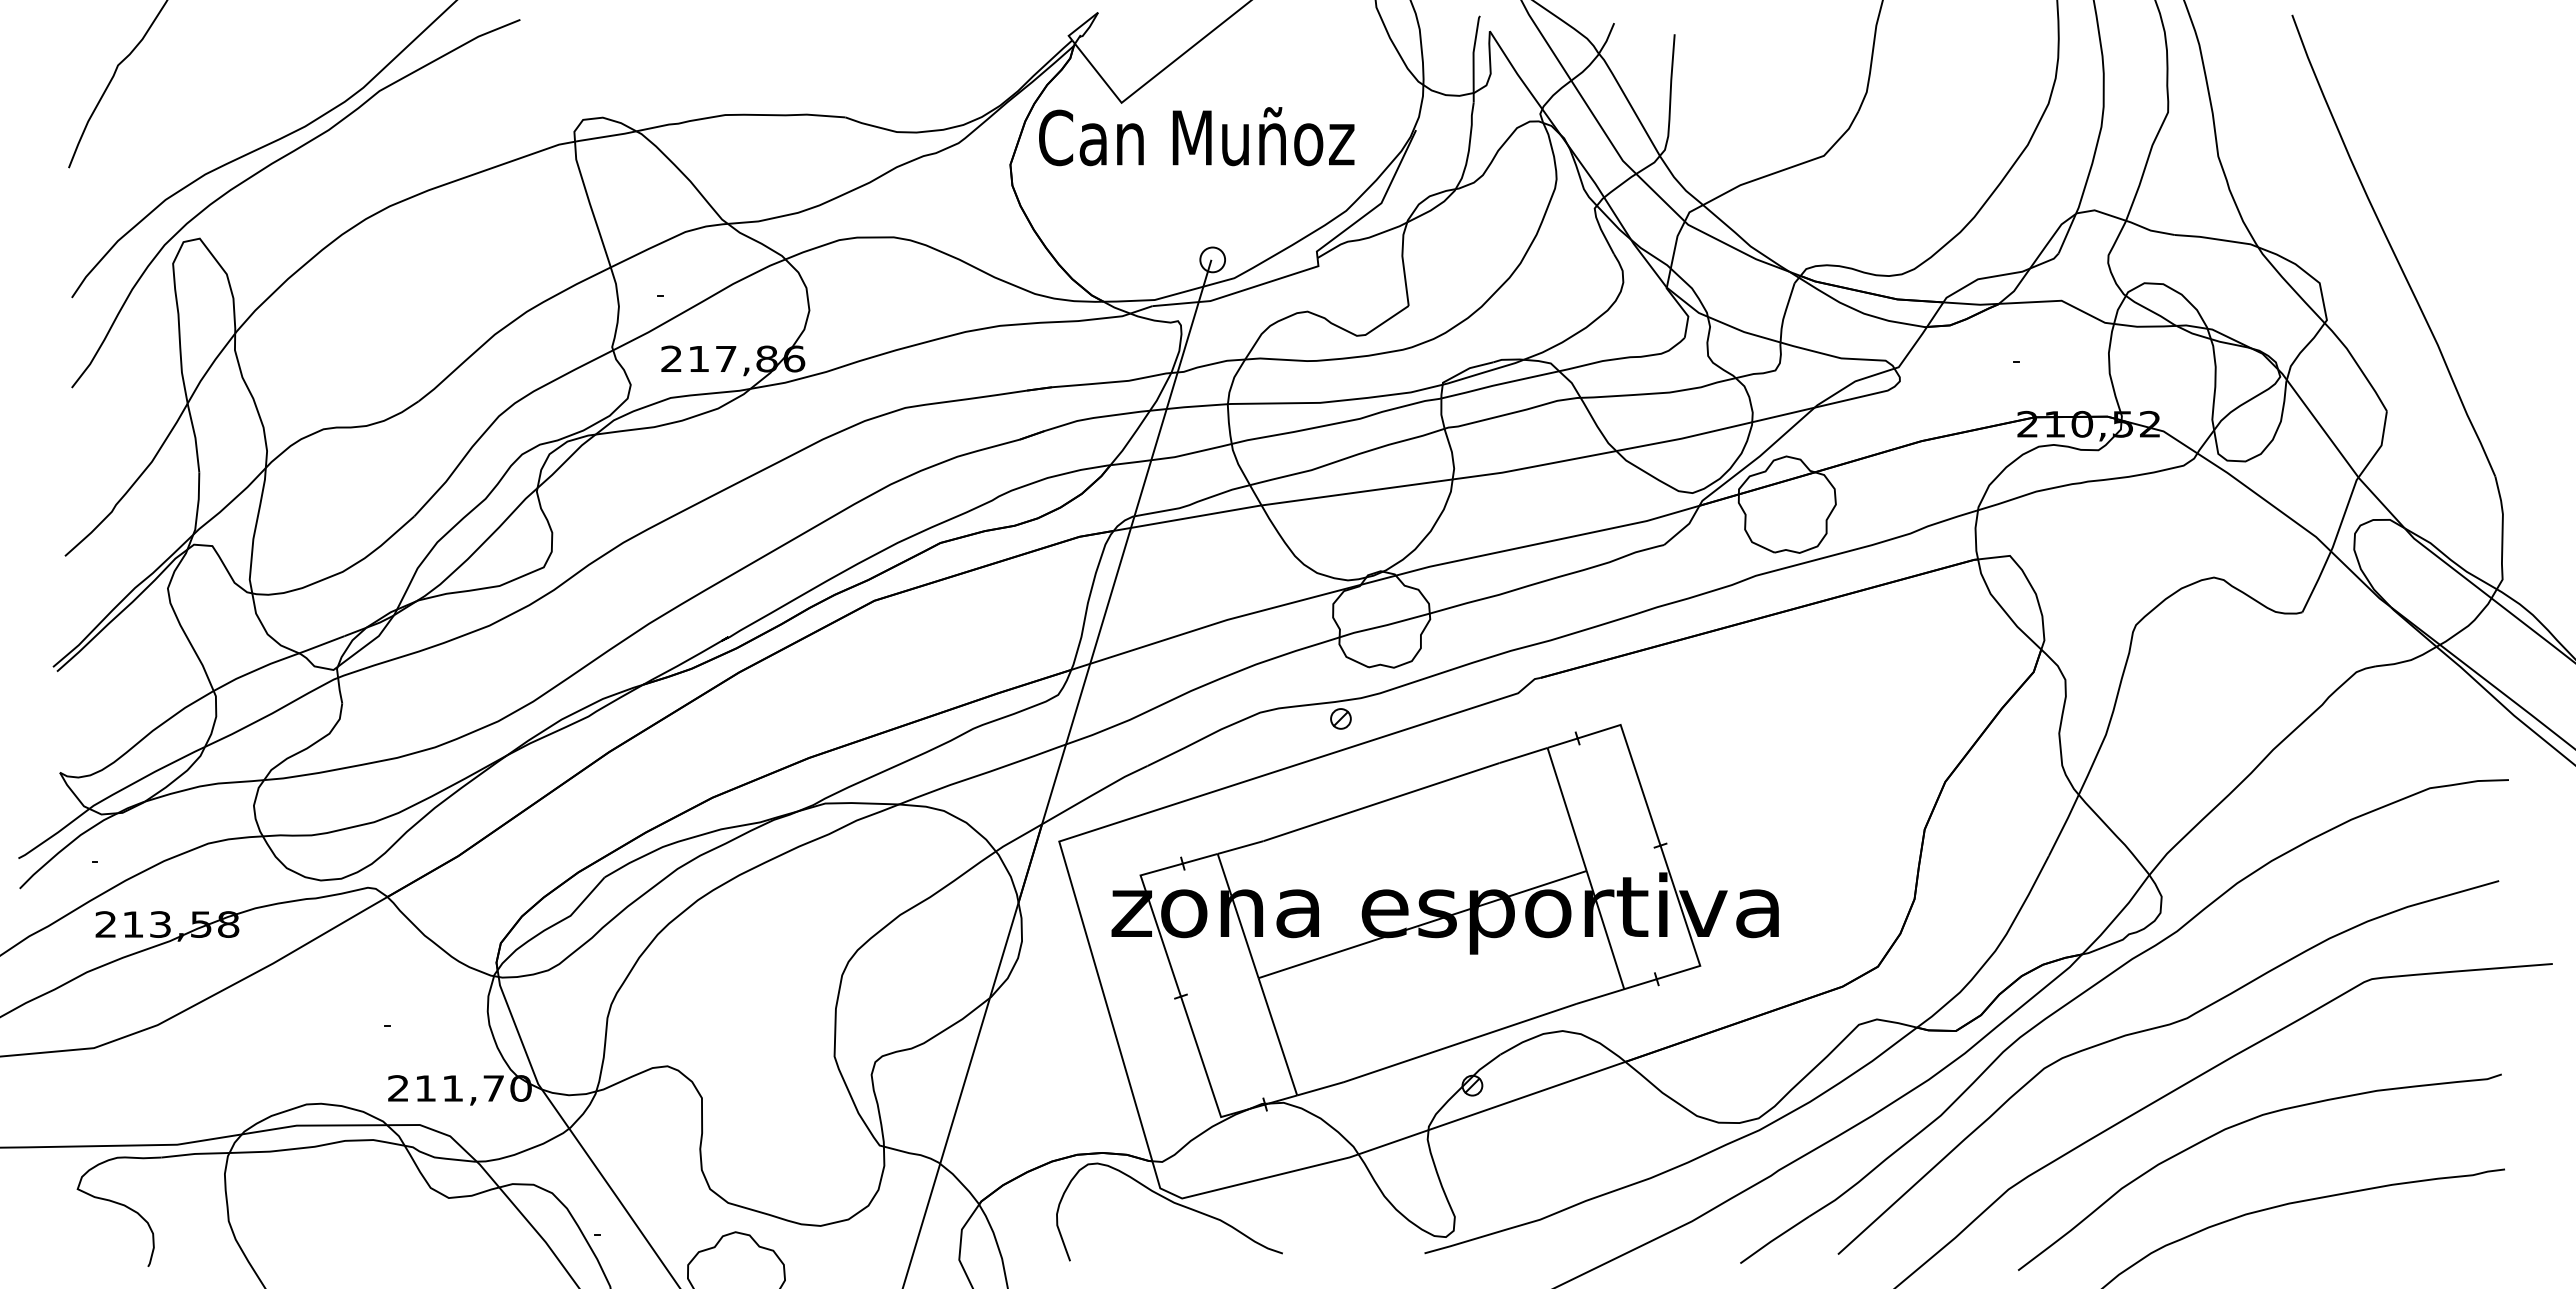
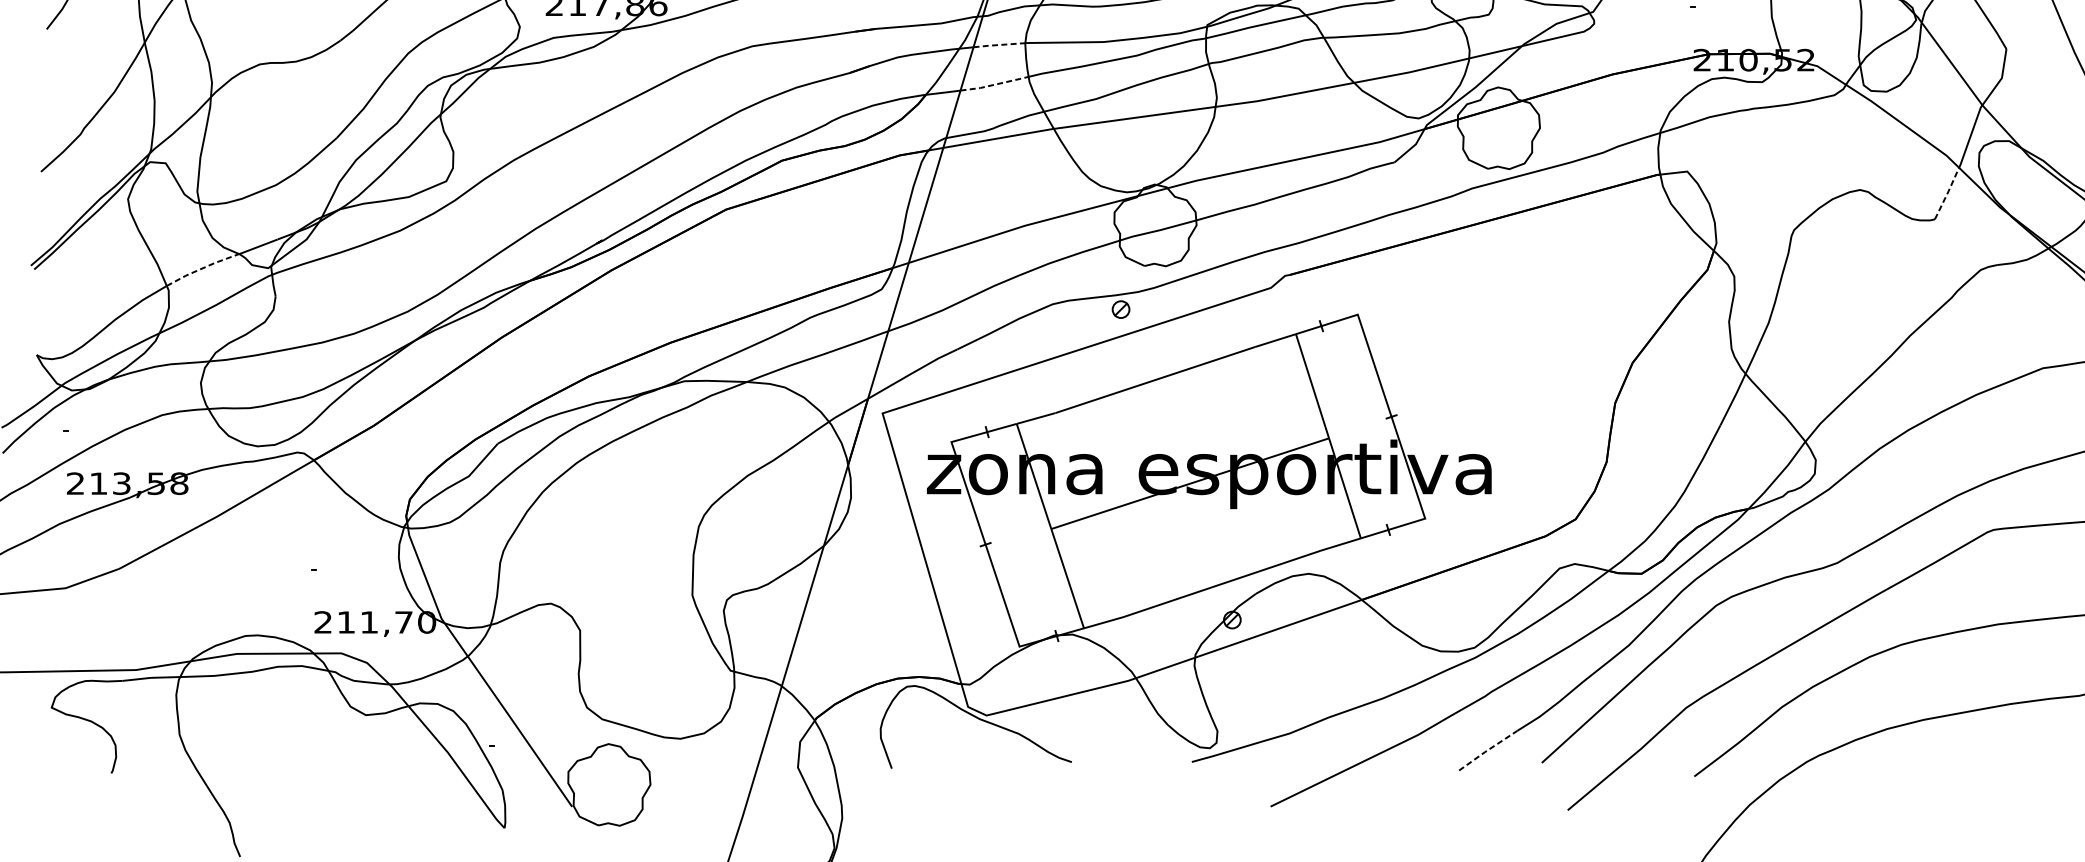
line: (1196, 406) -> (998, 45), solid -> dashed
line: (1192, 453) -> (995, 84), solid -> dashed
line: (2317, 581) -> (1947, 193), solid -> dashed
line: (256, 670) -> (203, 268), solid -> dashed
line: (1774, 1239) -> (1488, 750), solid -> dashed

